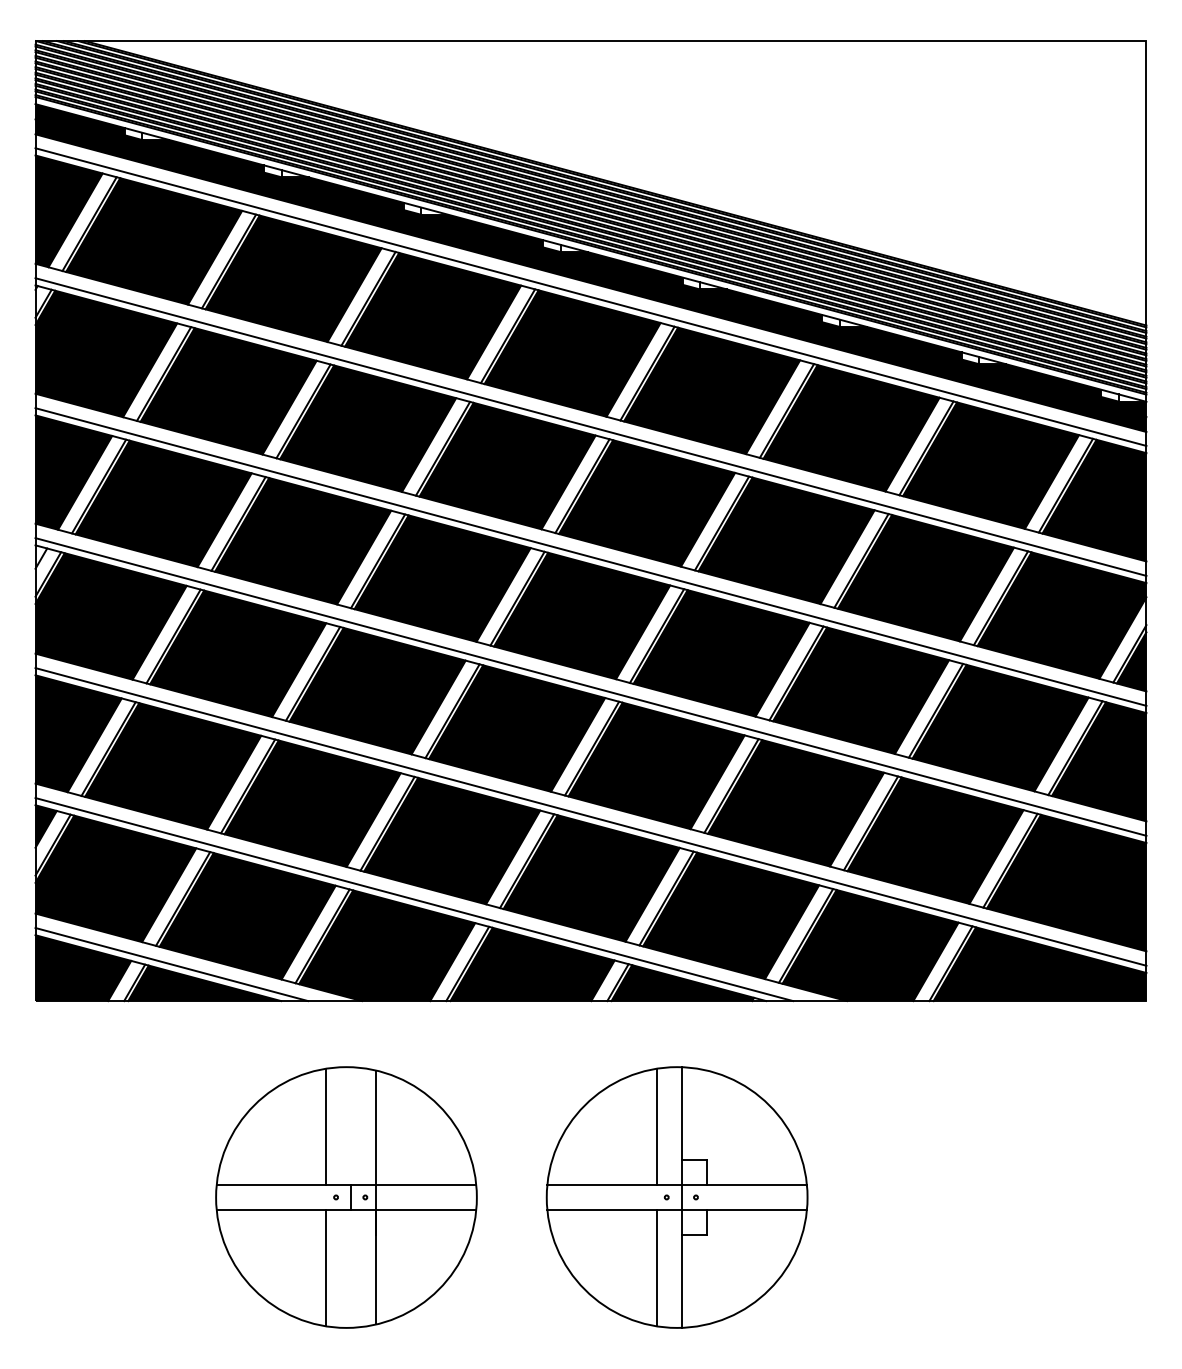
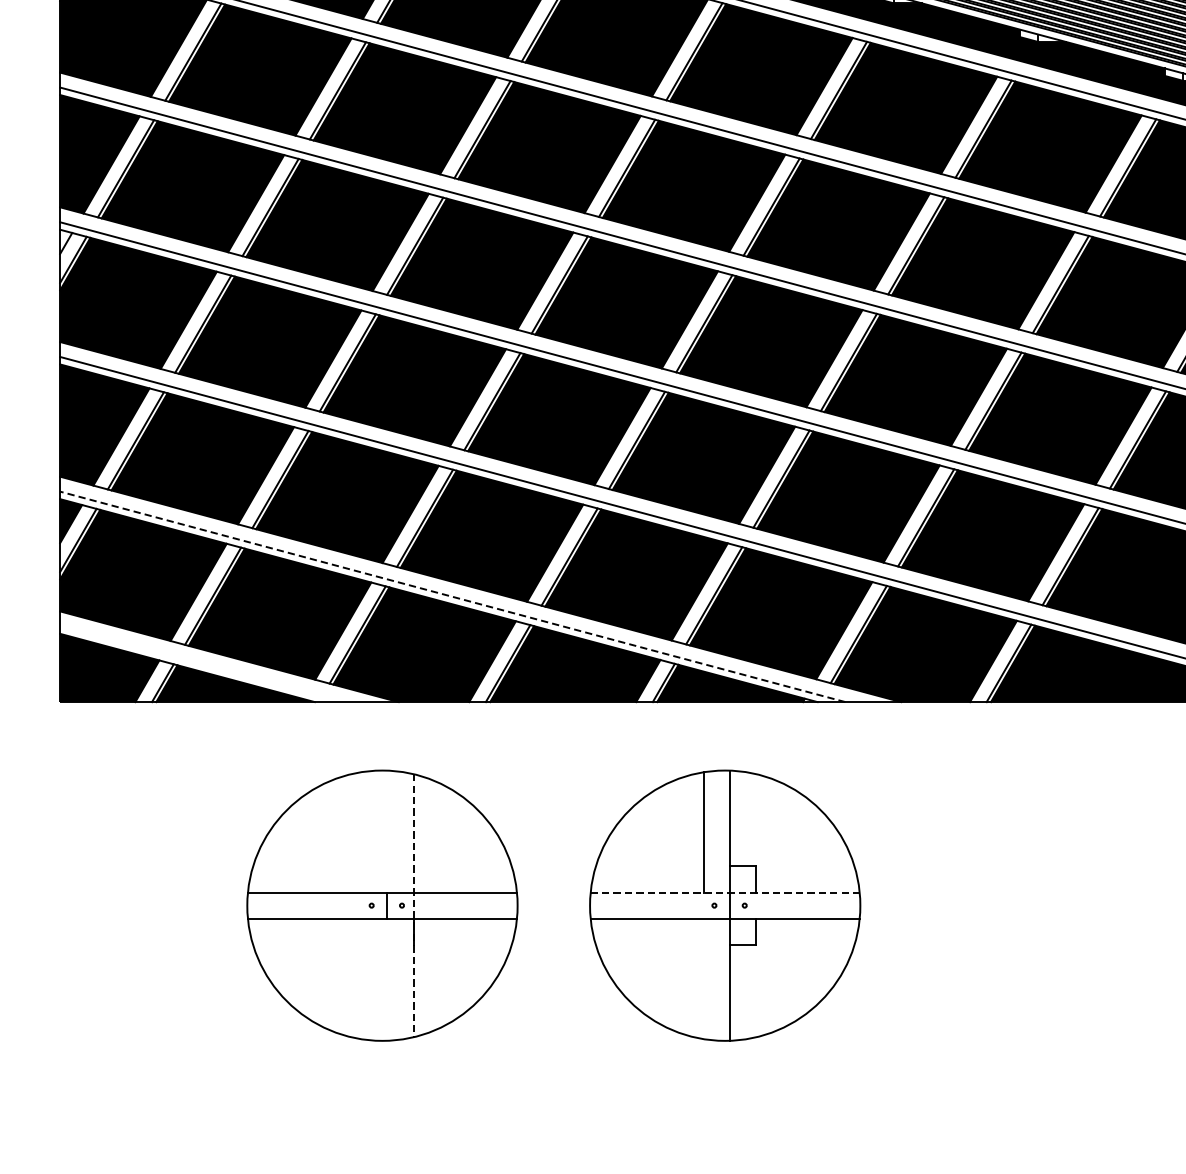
line: (413, 899) -> (451, 596), solid -> dashed
line: (171, 964) -> (201, 664), removed
line: (325, 1126) -> (360, 832), removed
line: (677, 1184) -> (725, 892), solid -> dashed
line: (376, 1197) -> (413, 905), solid -> dashed
line: (325, 1268) -> (360, 979), removed
line: (656, 1268) -> (703, 979), removed

